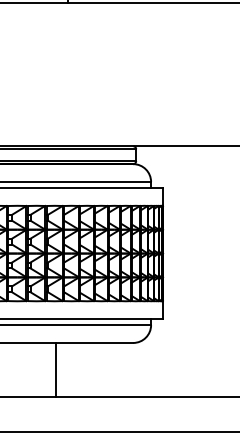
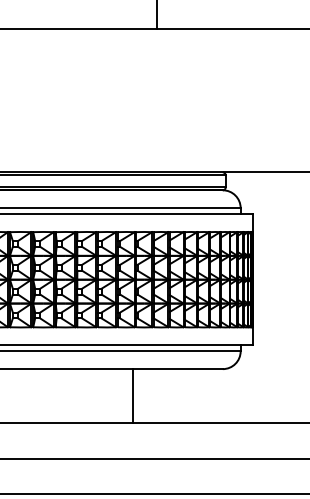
line: (55, 369) -> (133, 395), moved

